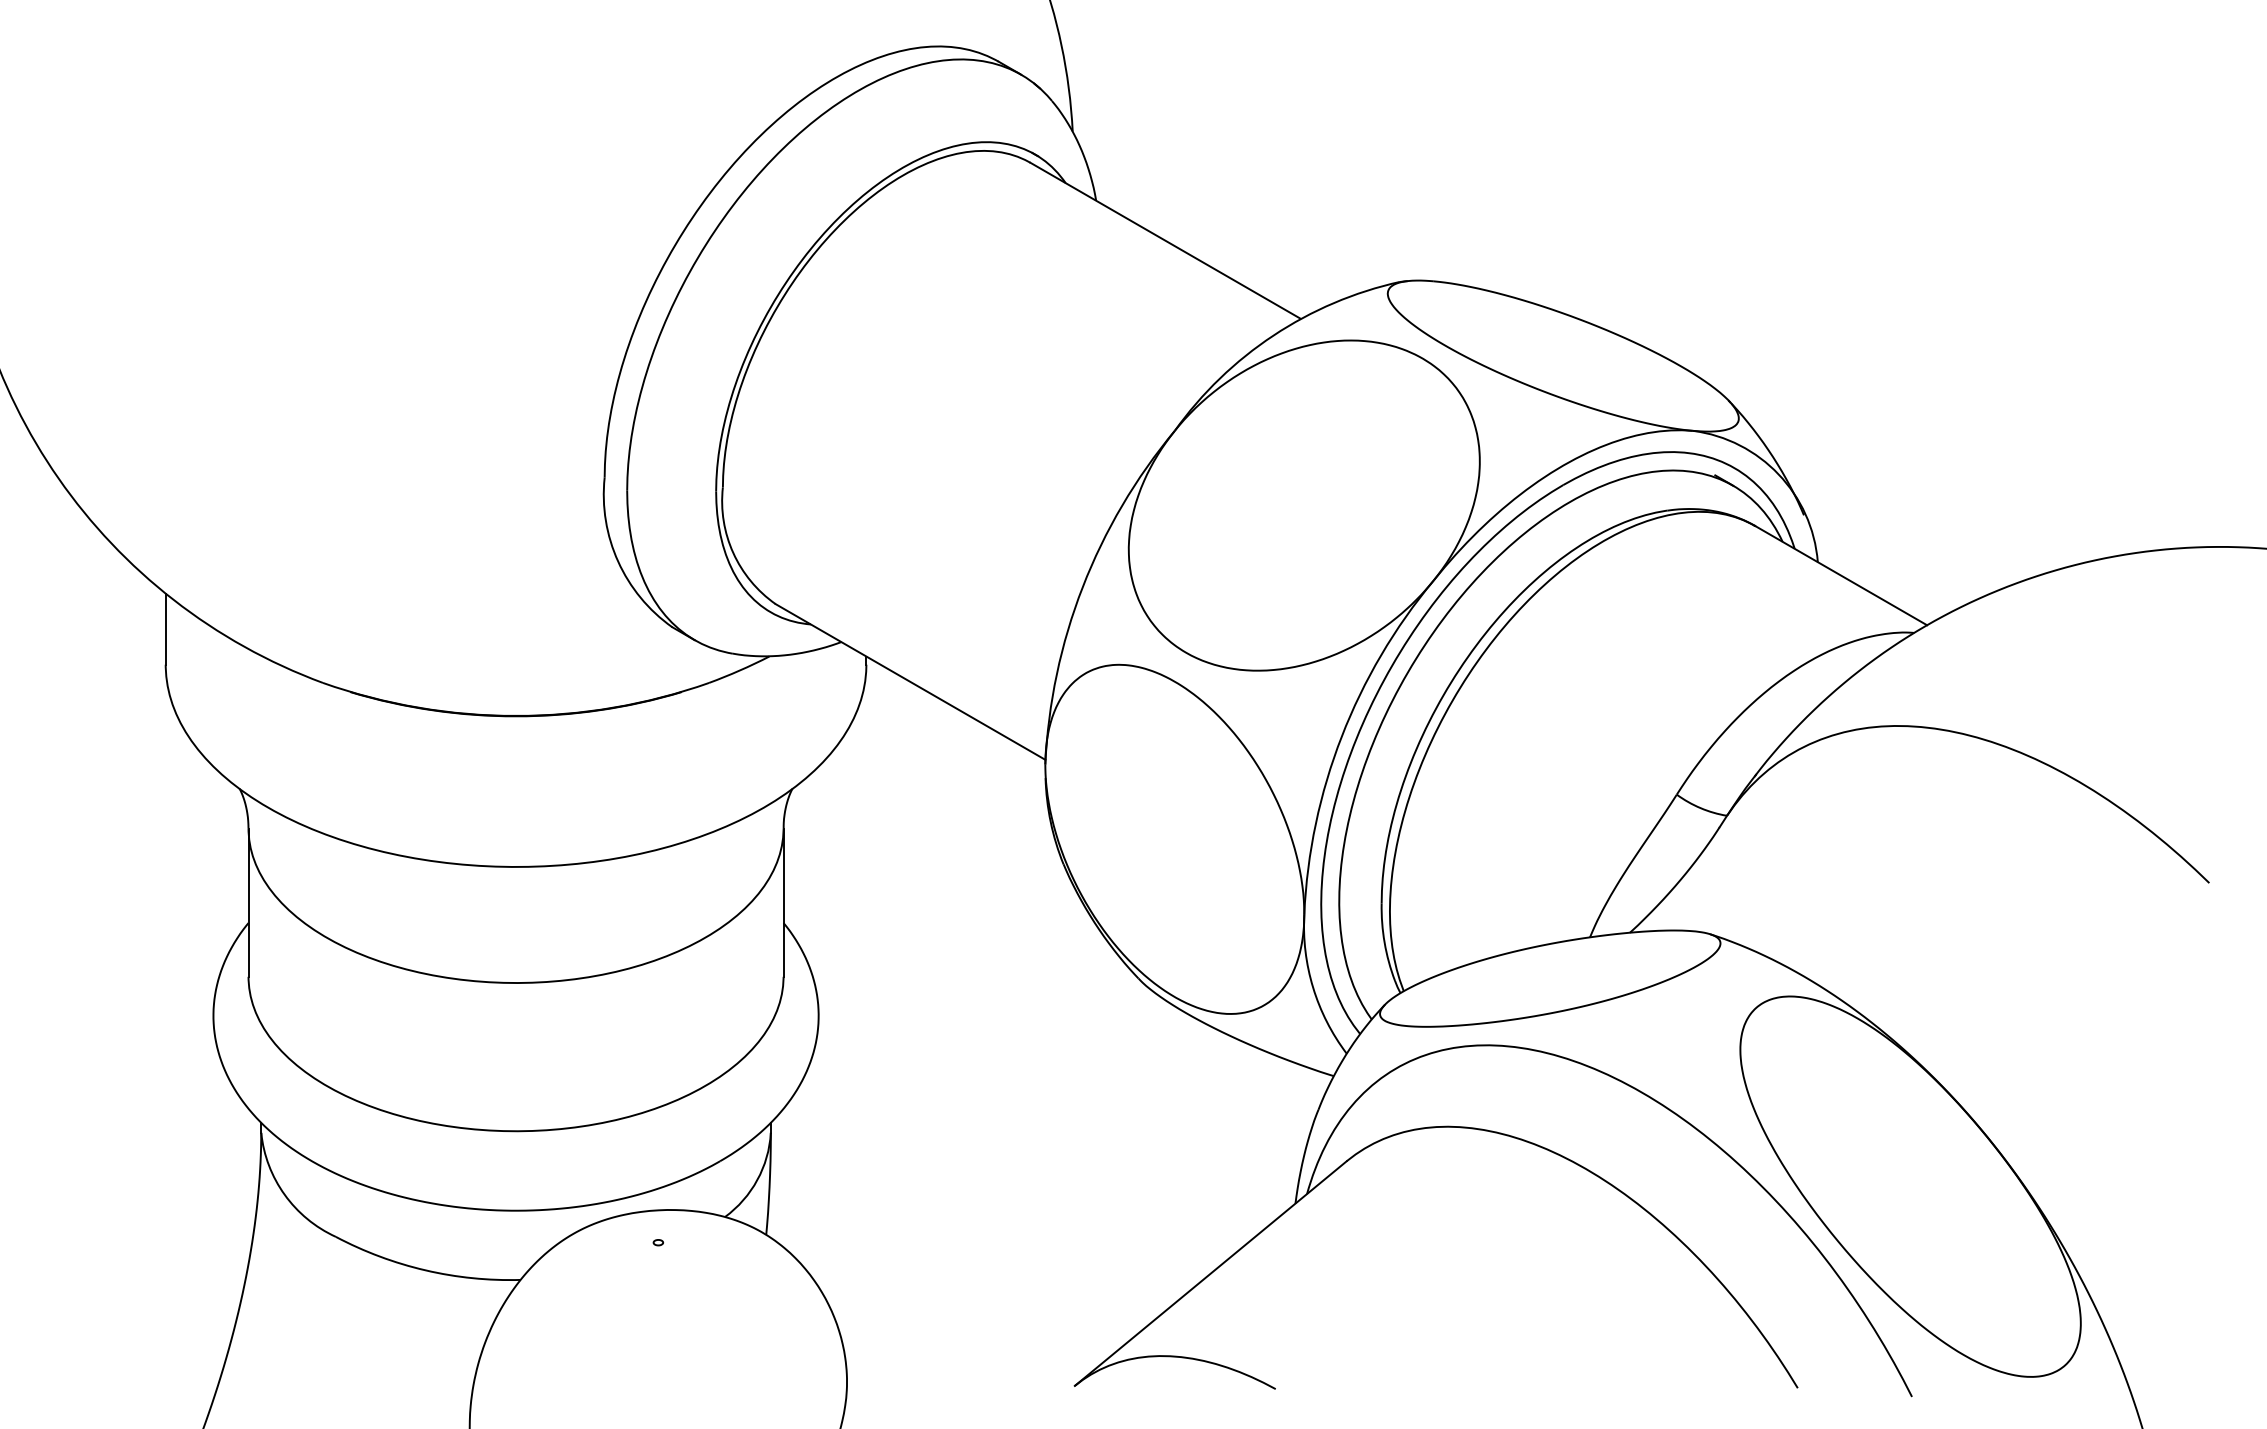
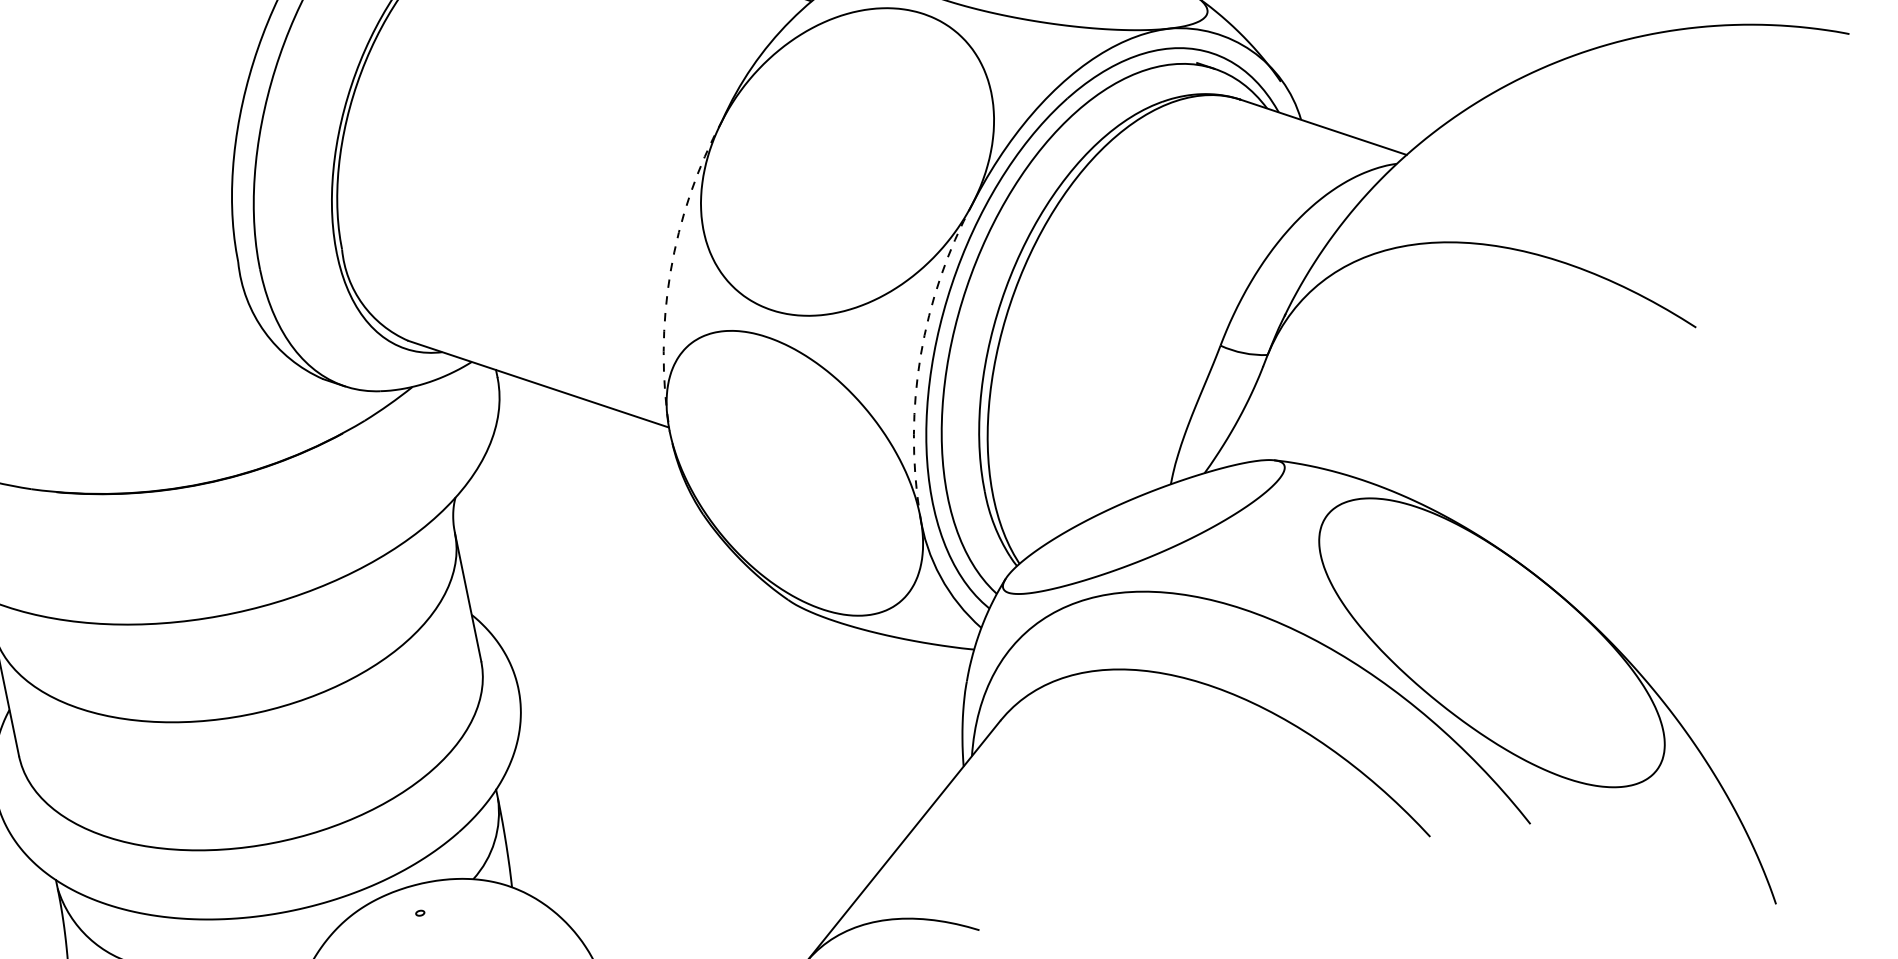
arc: (1082, 587) -> (670, 272), solid -> dashed
arc: (1341, 736) -> (920, 354), solid -> dashed

